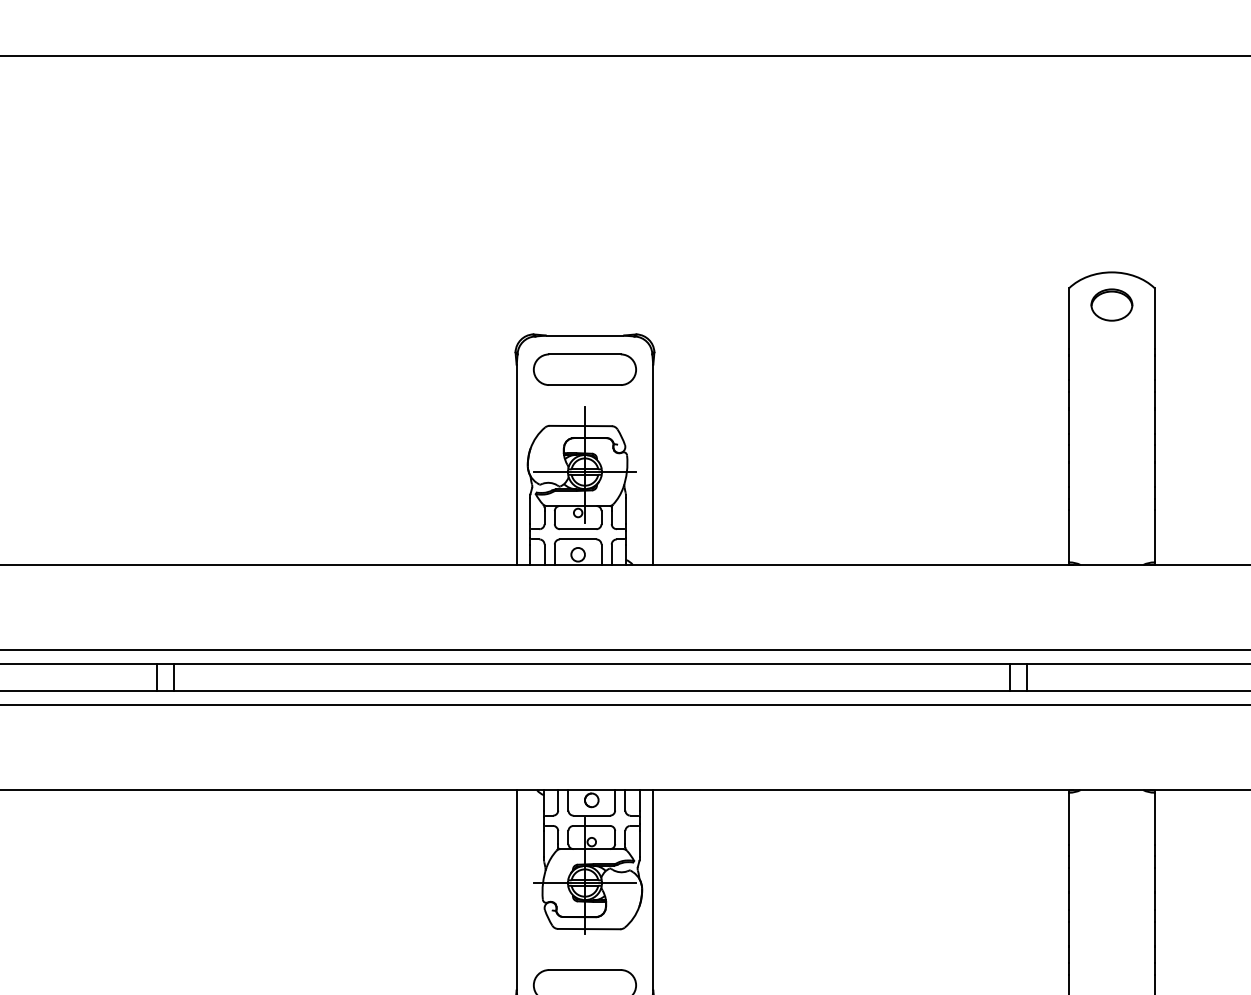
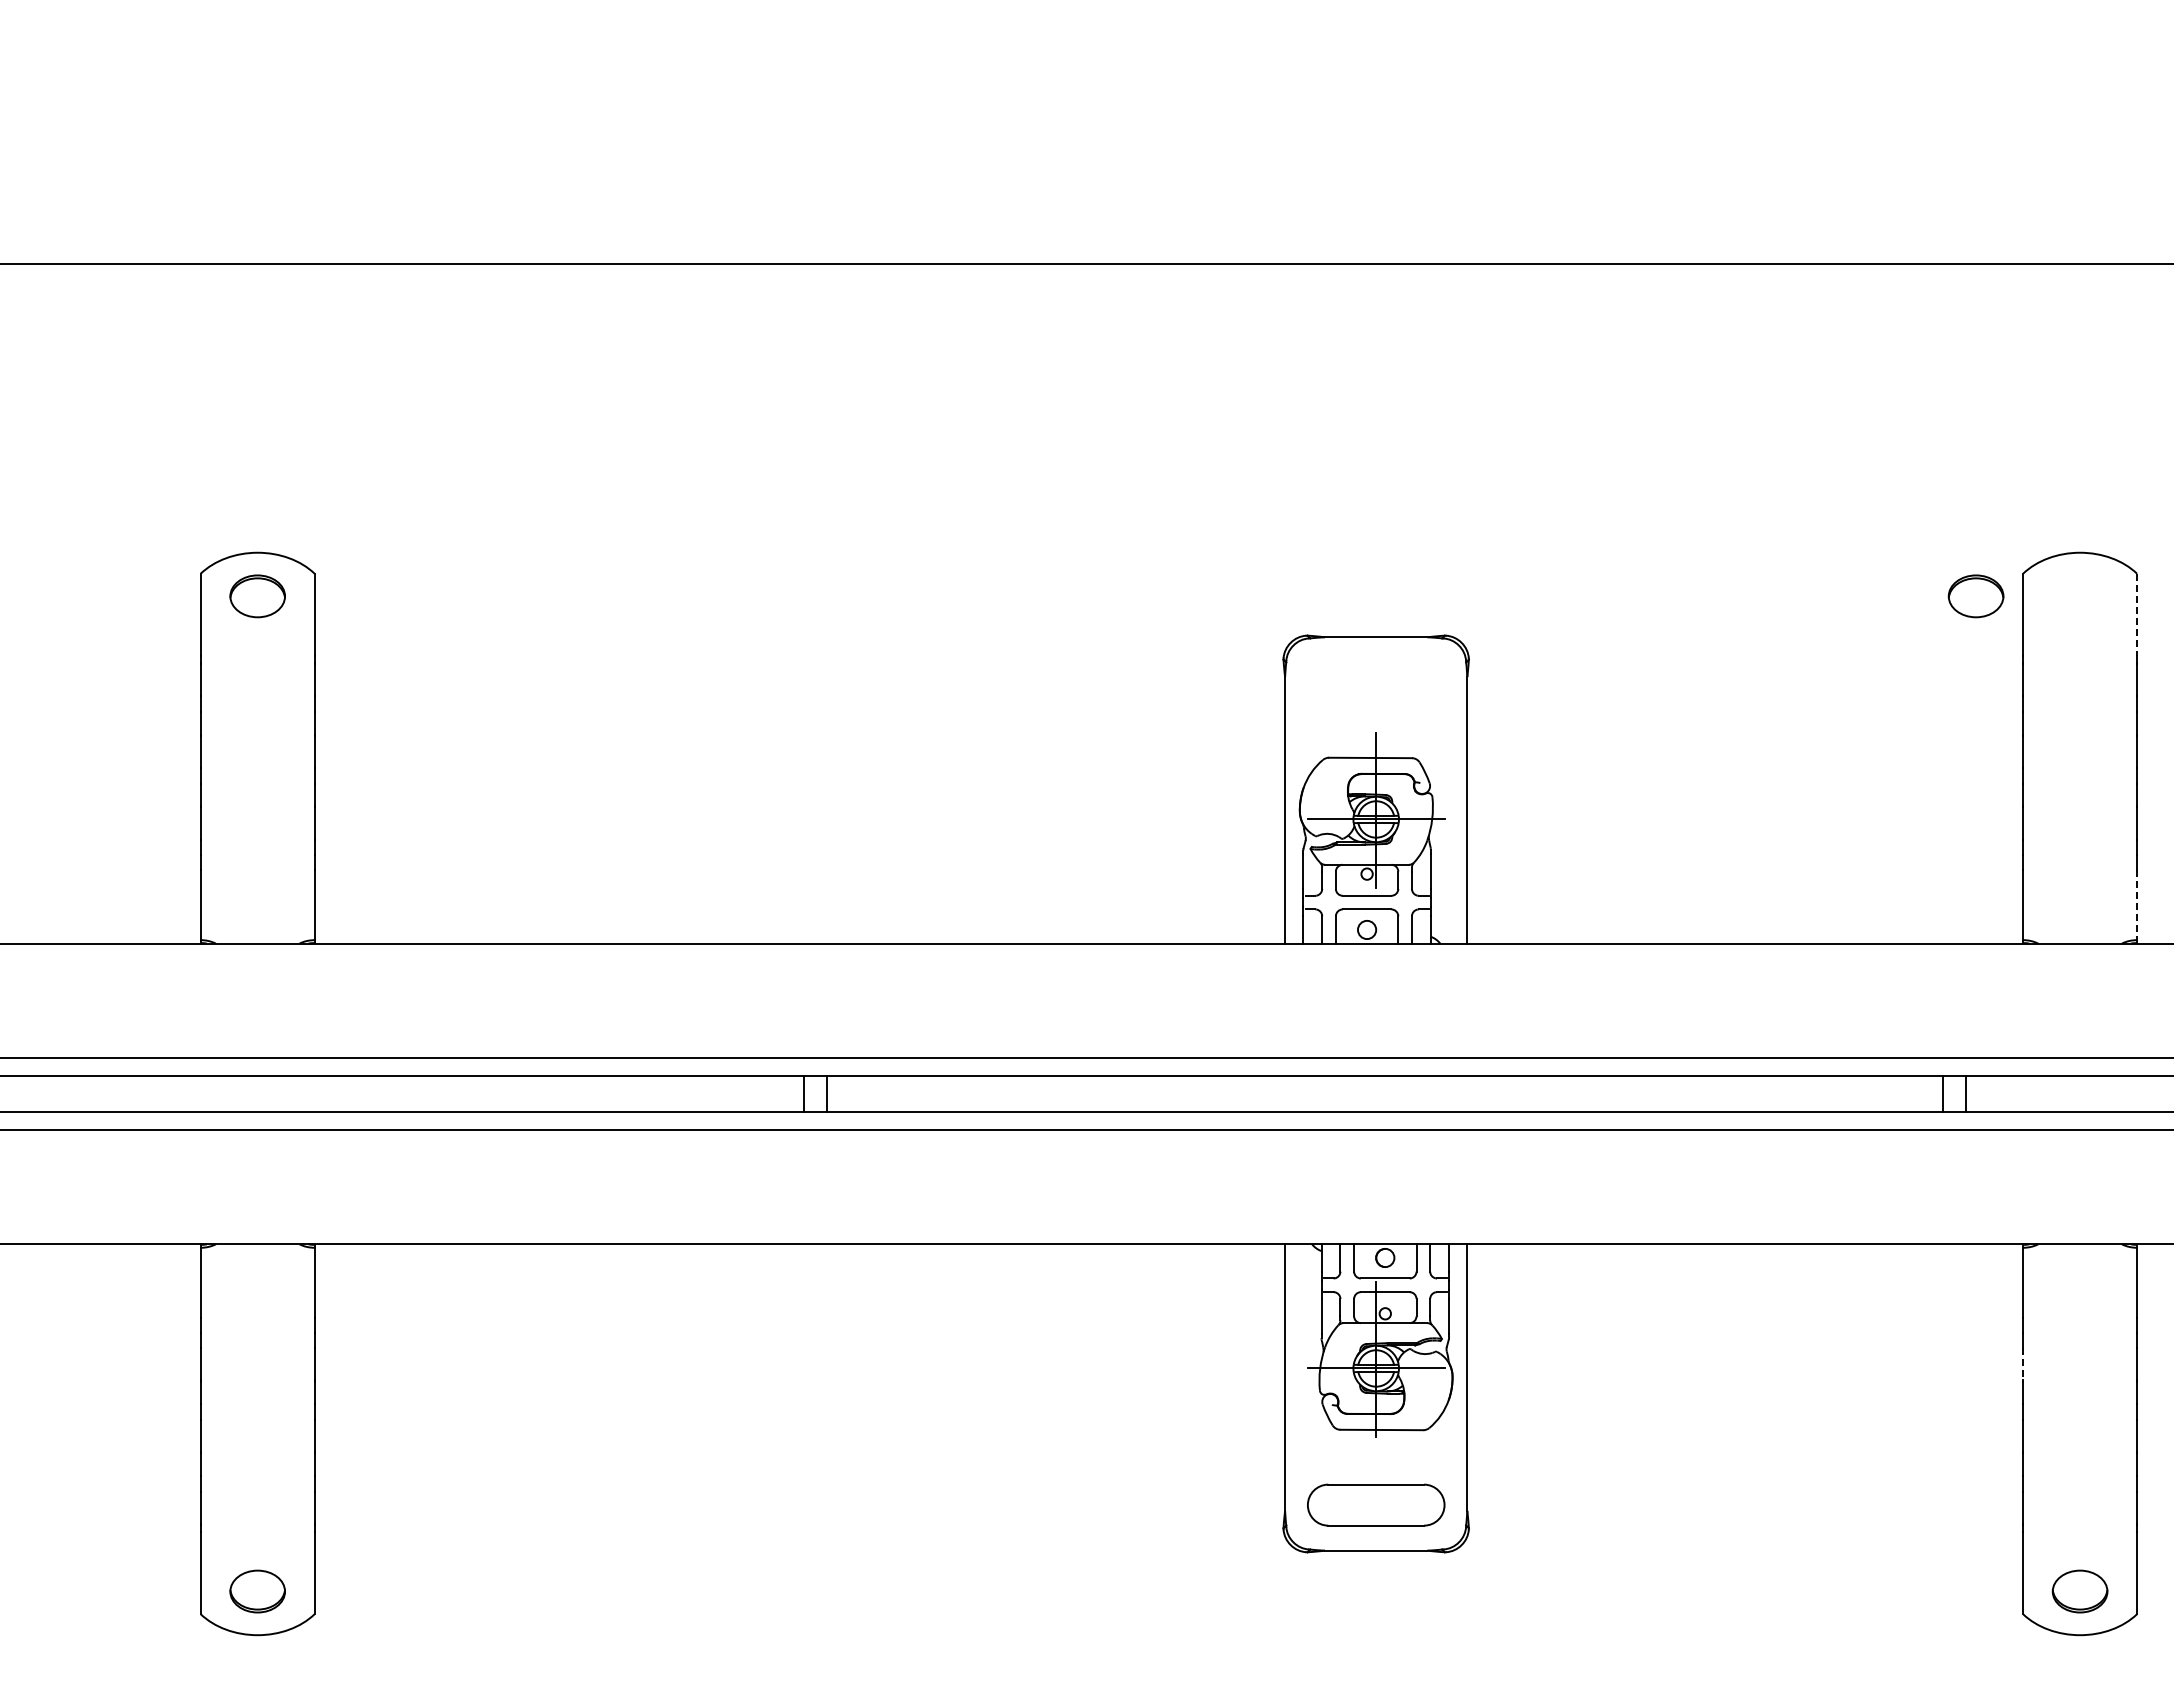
part: (1111, 305) -> (1975, 596), moved
line: (1154, 318) -> (2137, 614), solid -> dashed
part: (585, 369) -> (1376, 682), removed
line: (1154, 536) -> (2137, 905), solid -> dashed
line: (1069, 880) -> (2023, 1364), solid -> dashed

